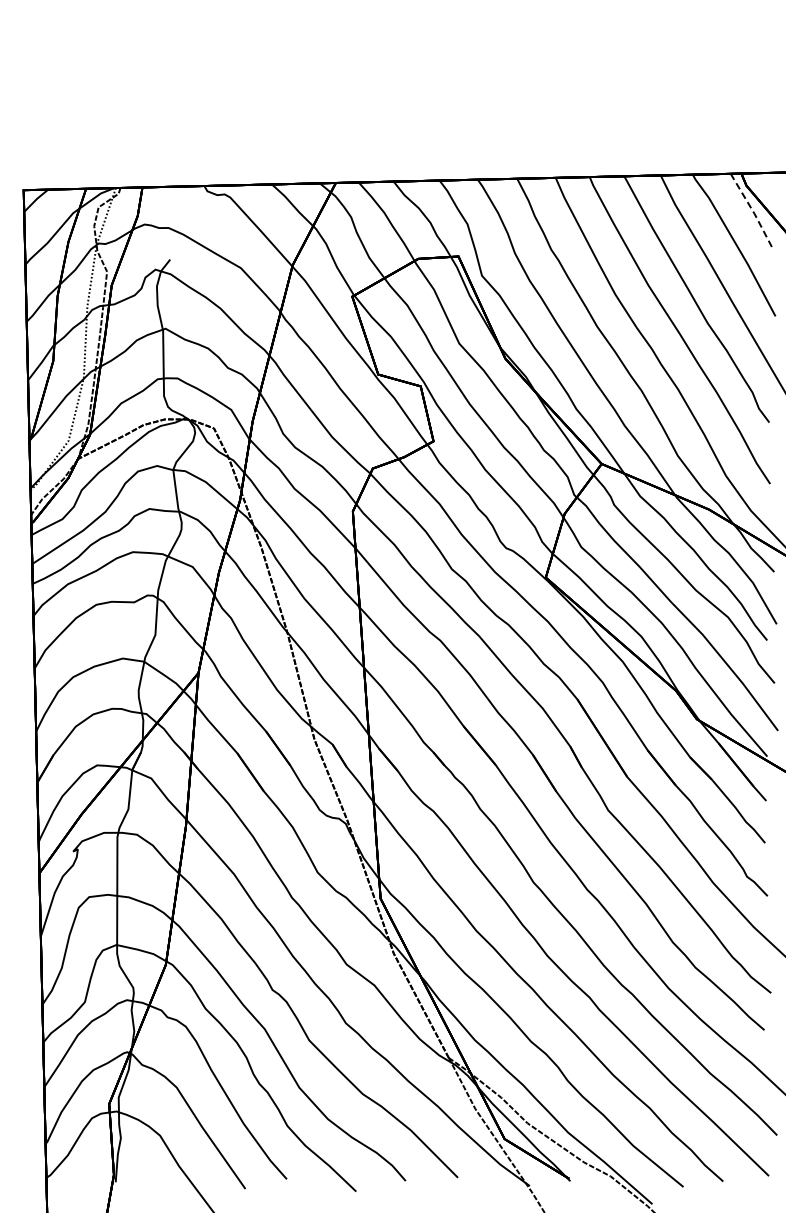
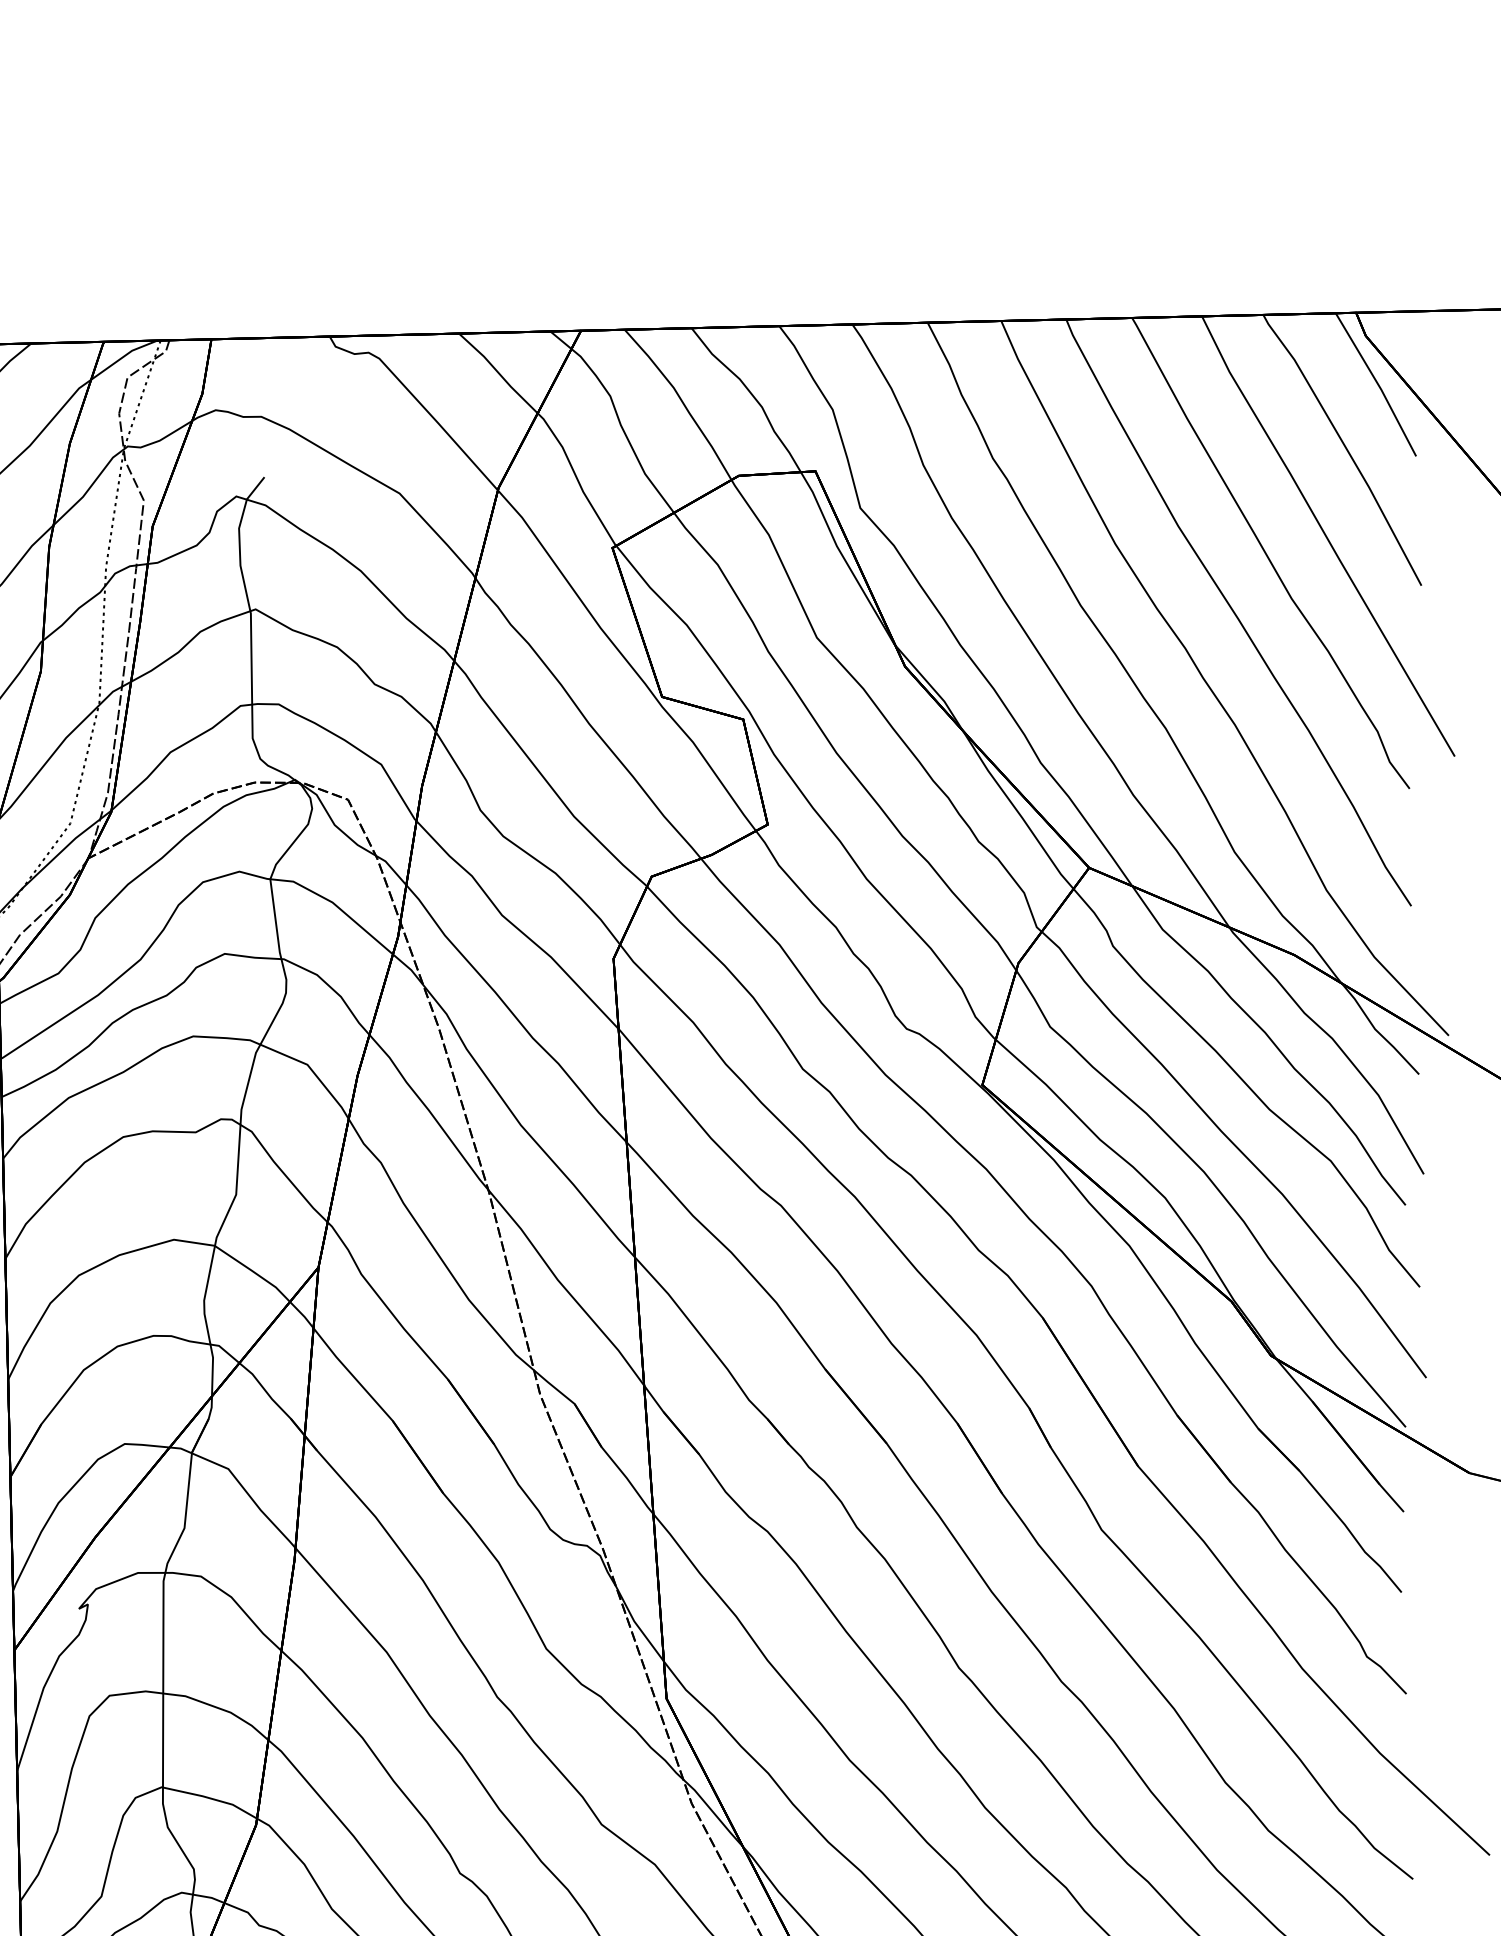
line: (753, 211) -> (1379, 385), dashed -> solid

